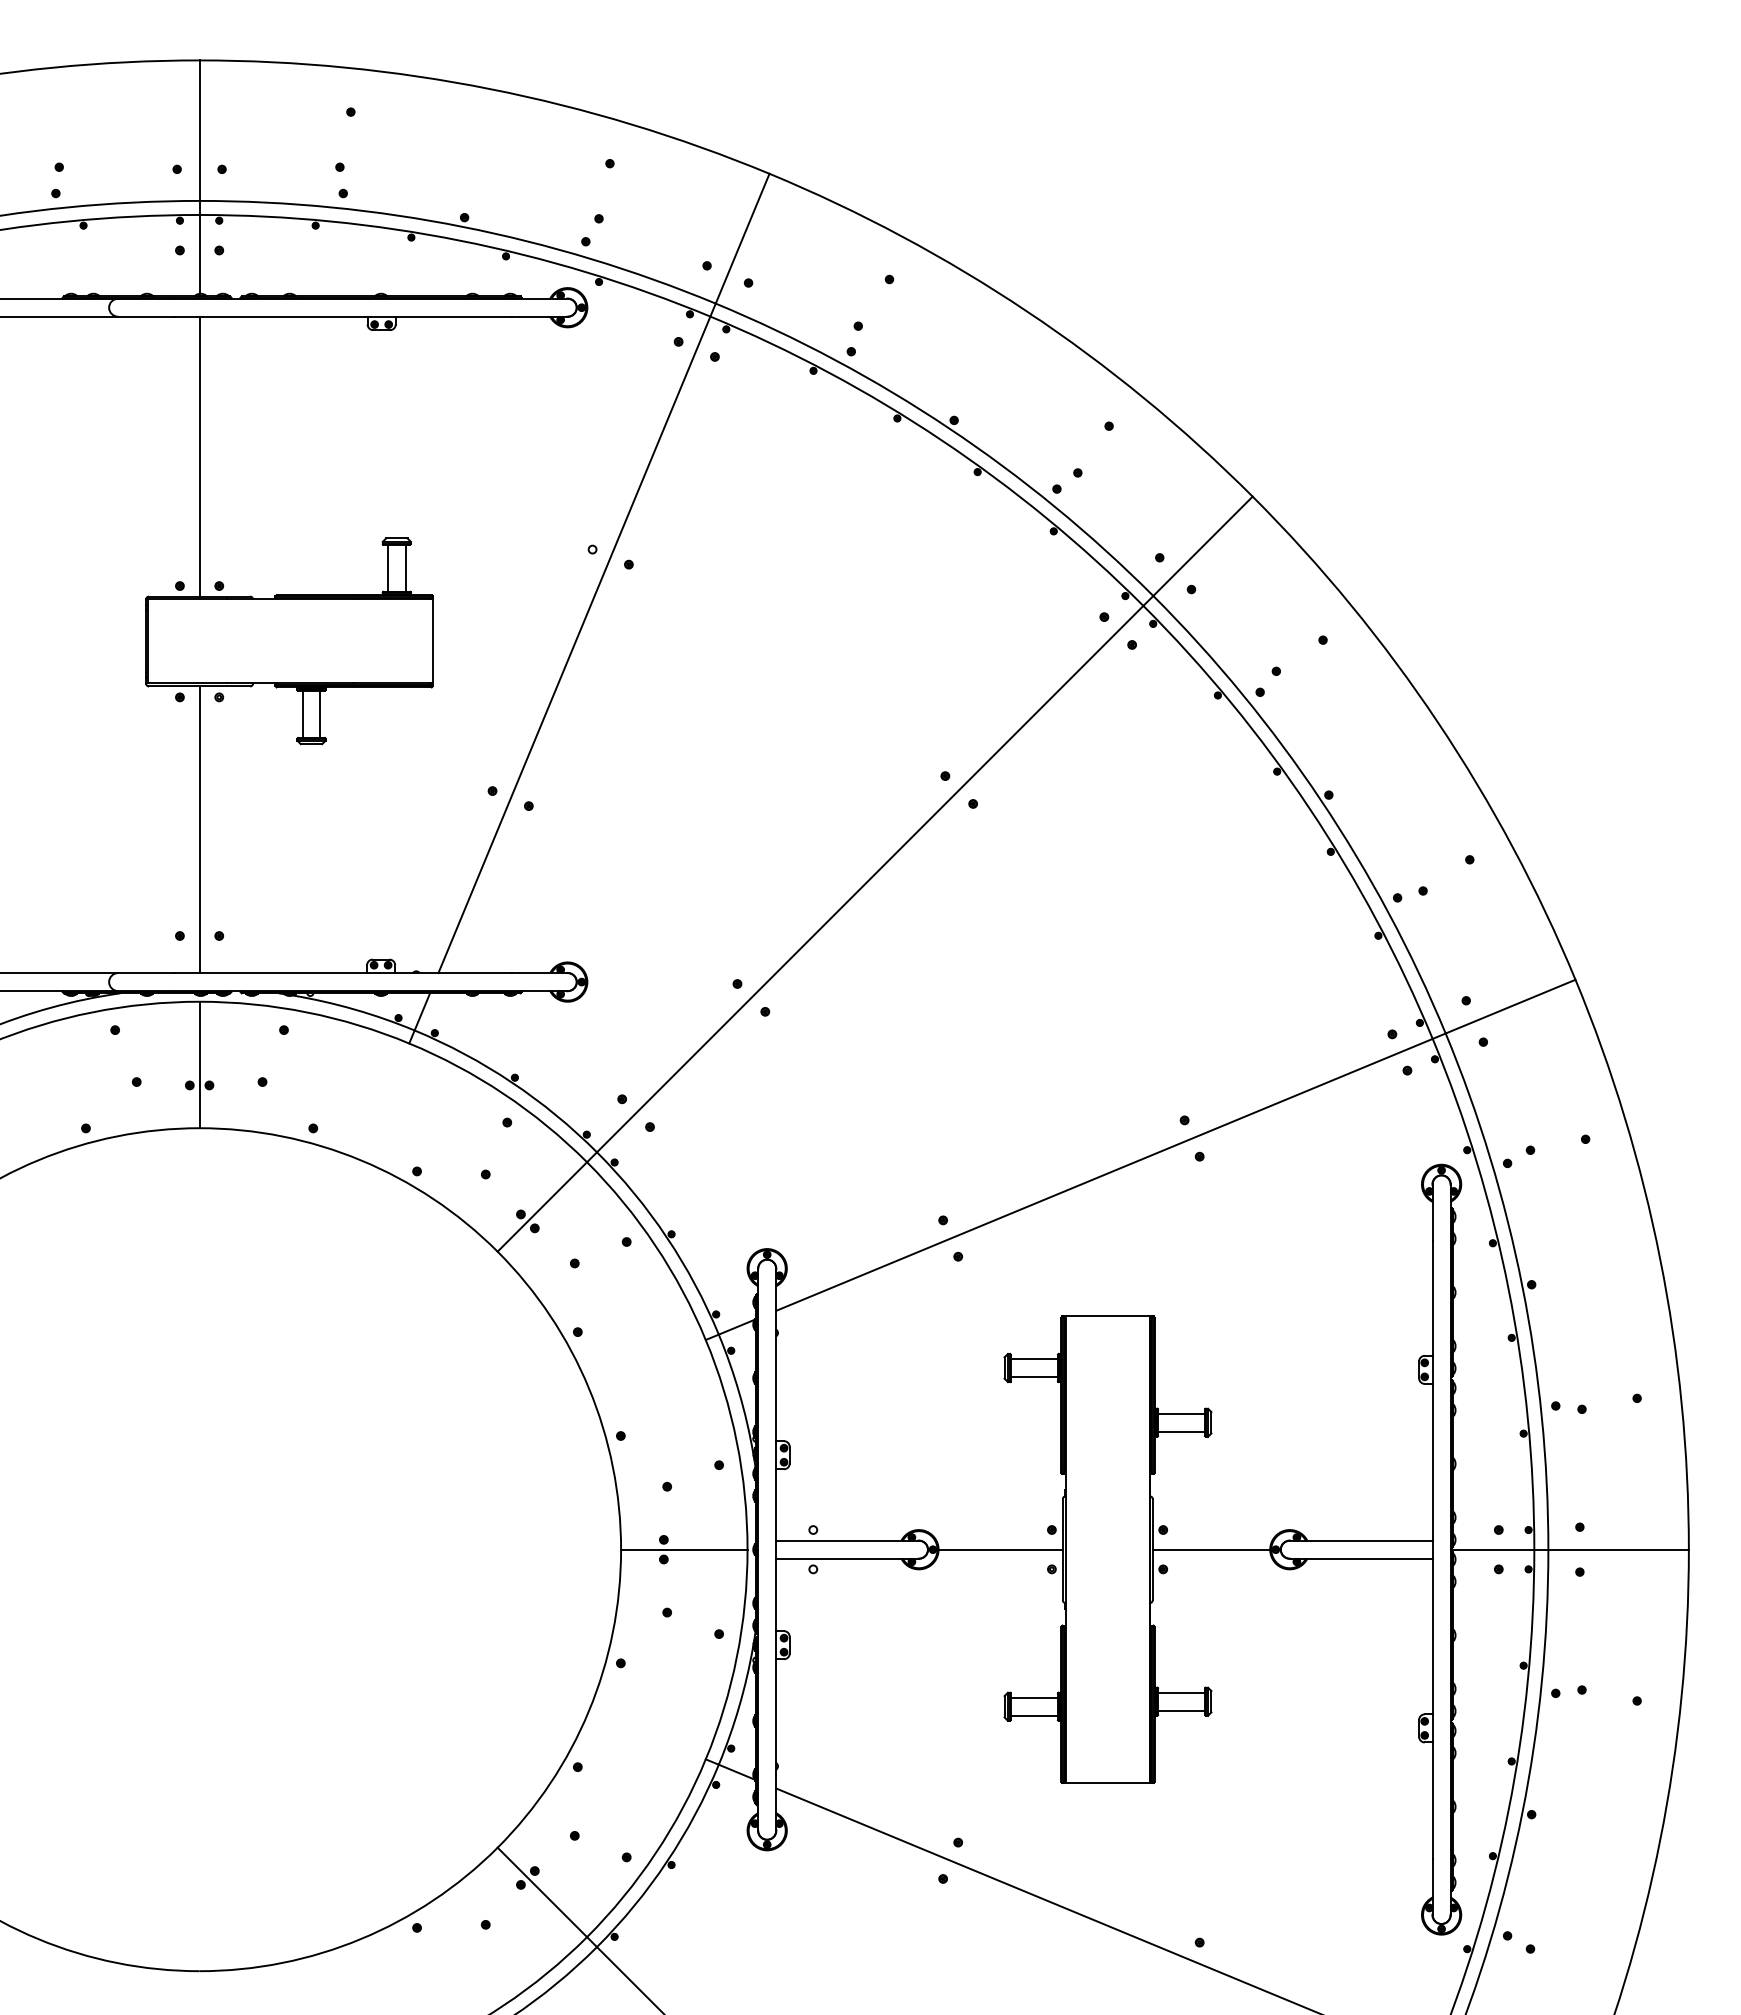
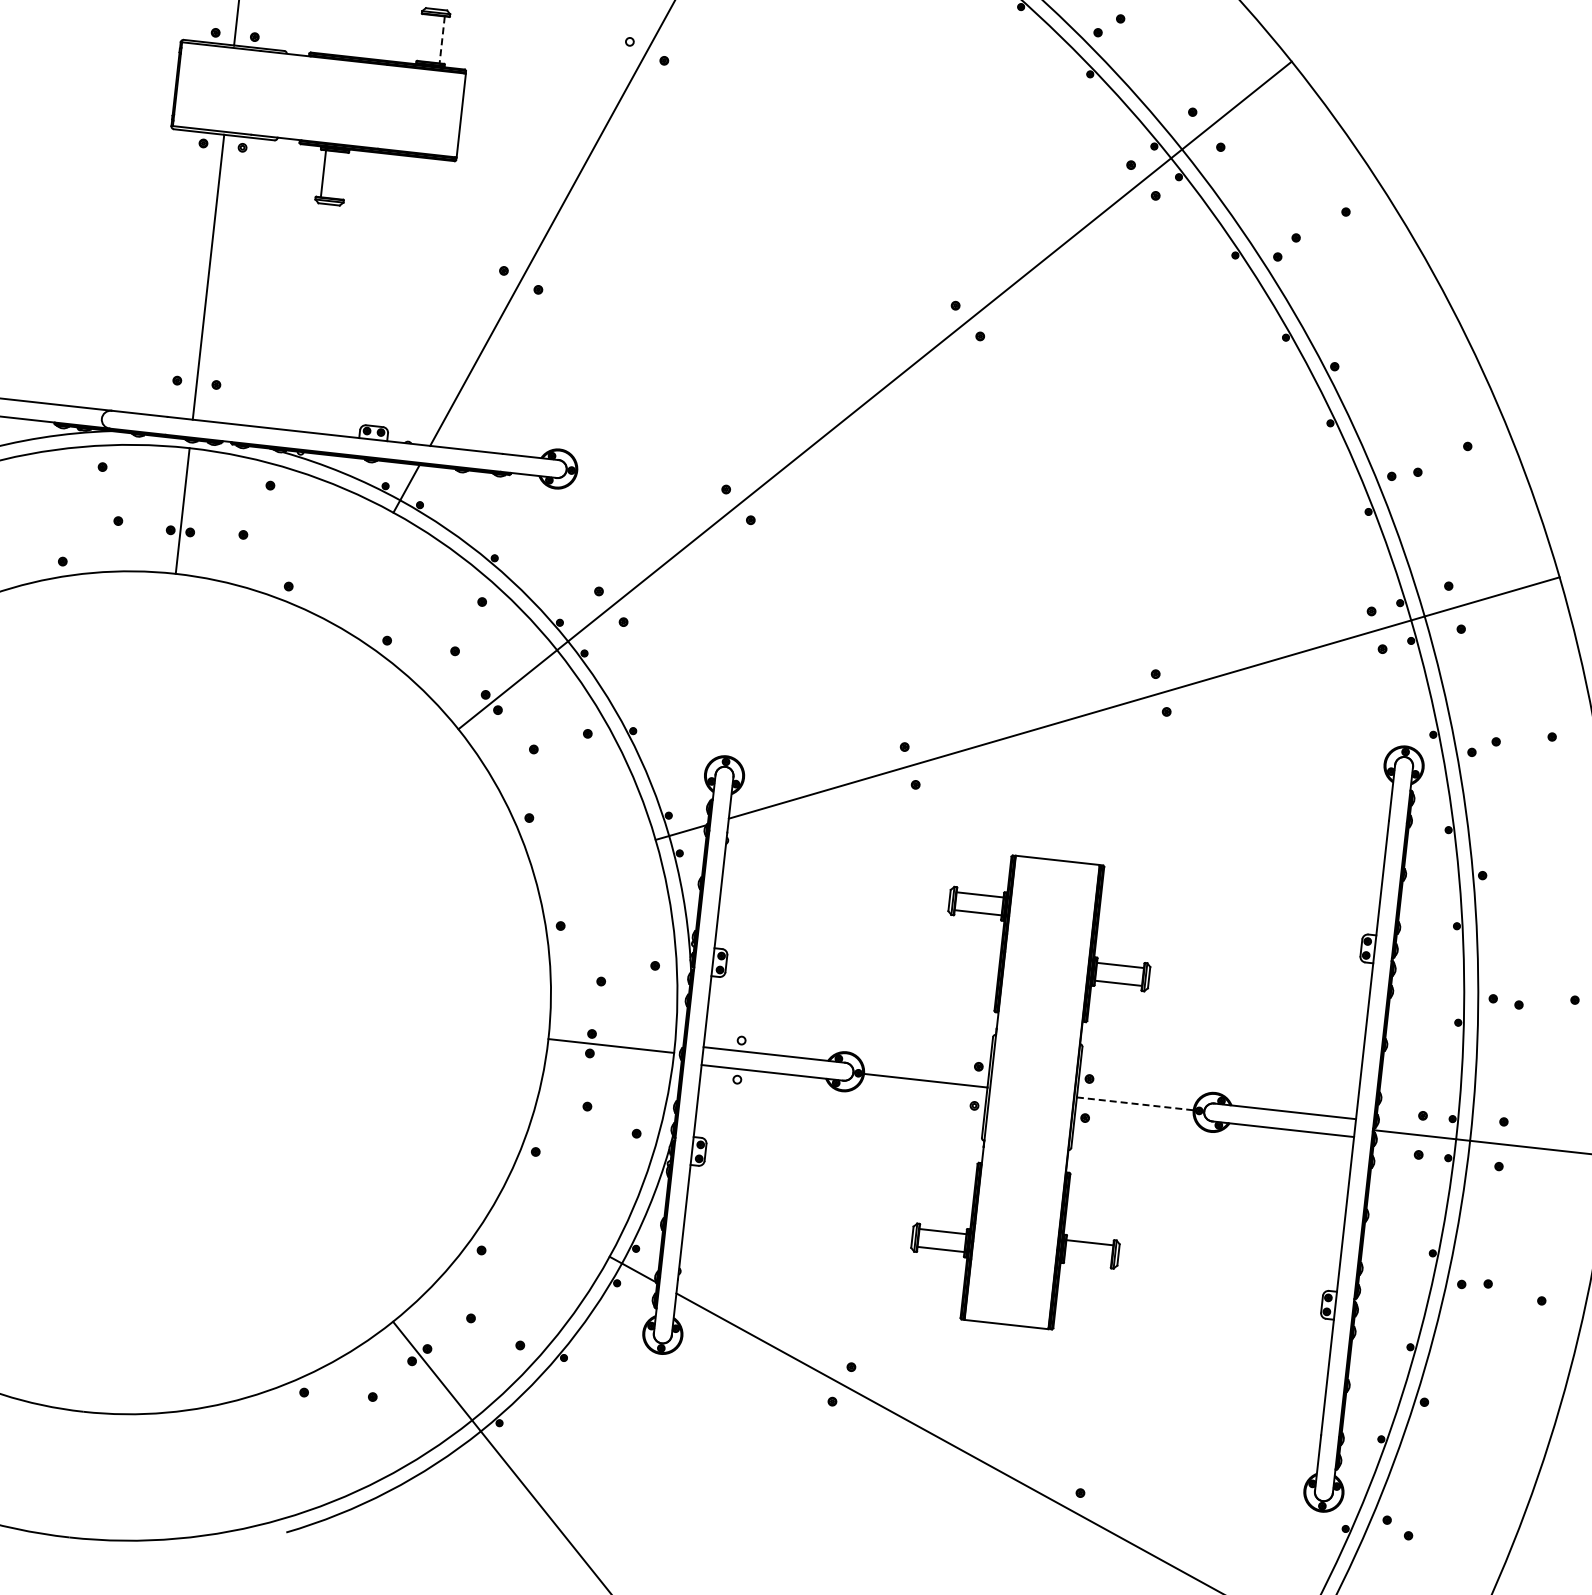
line: (387, 567) -> (424, 37), removed
line: (405, 568) -> (441, 40), solid -> dashed
line: (320, 713) -> (341, 174), removed
line: (1211, 1549) -> (1135, 1103), solid -> dashed
line: (1181, 1710) -> (1087, 1260), removed

